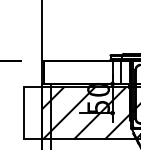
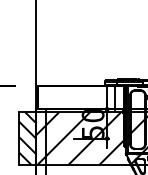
hatch: (32, 112) -> (27, 138), added

